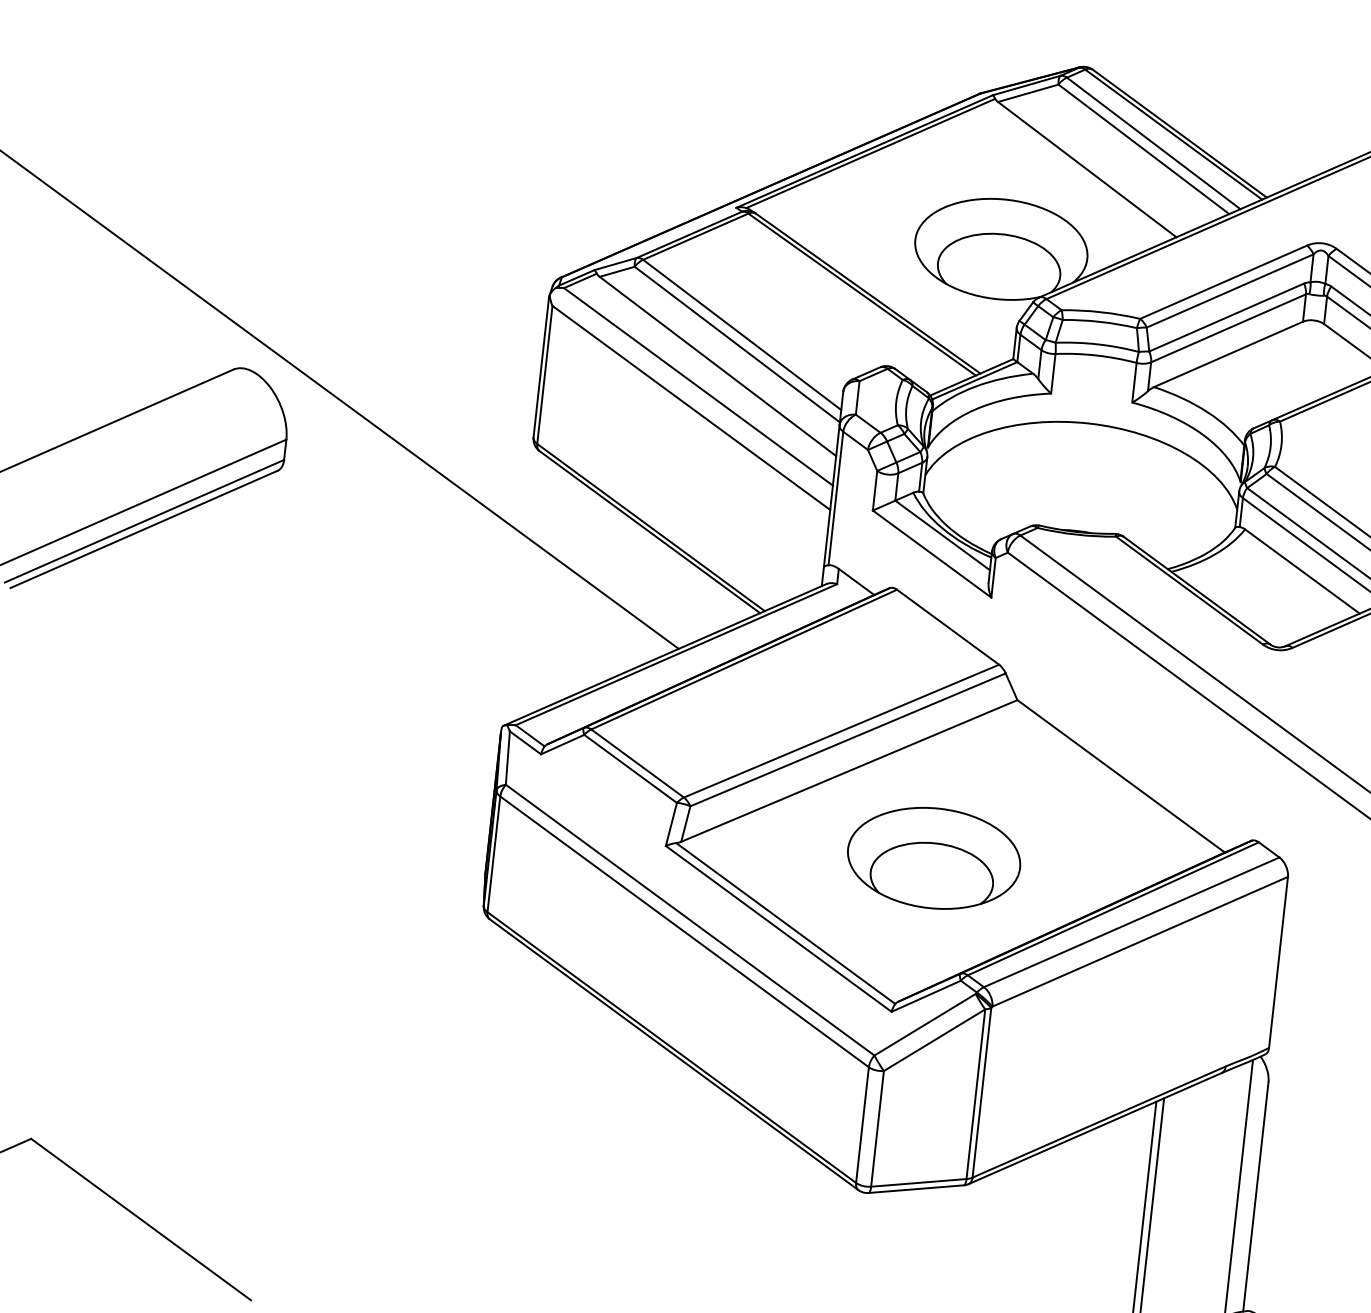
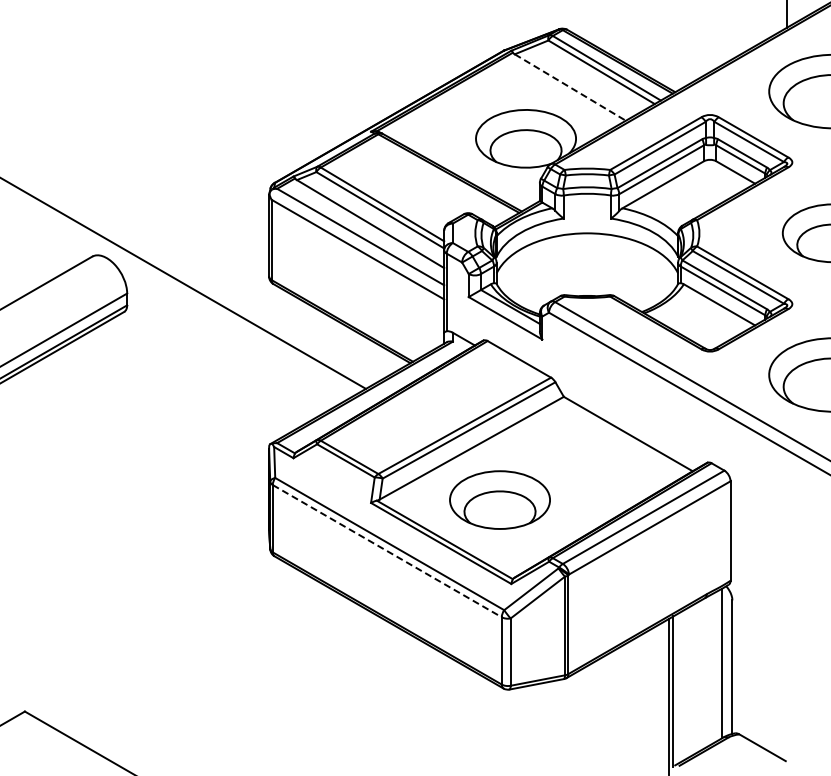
line: (1087, 169) -> (570, 87), solid -> dashed
part: (933, 857) -> (499, 499), moved
line: (684, 932) -> (387, 551), solid -> dashed

